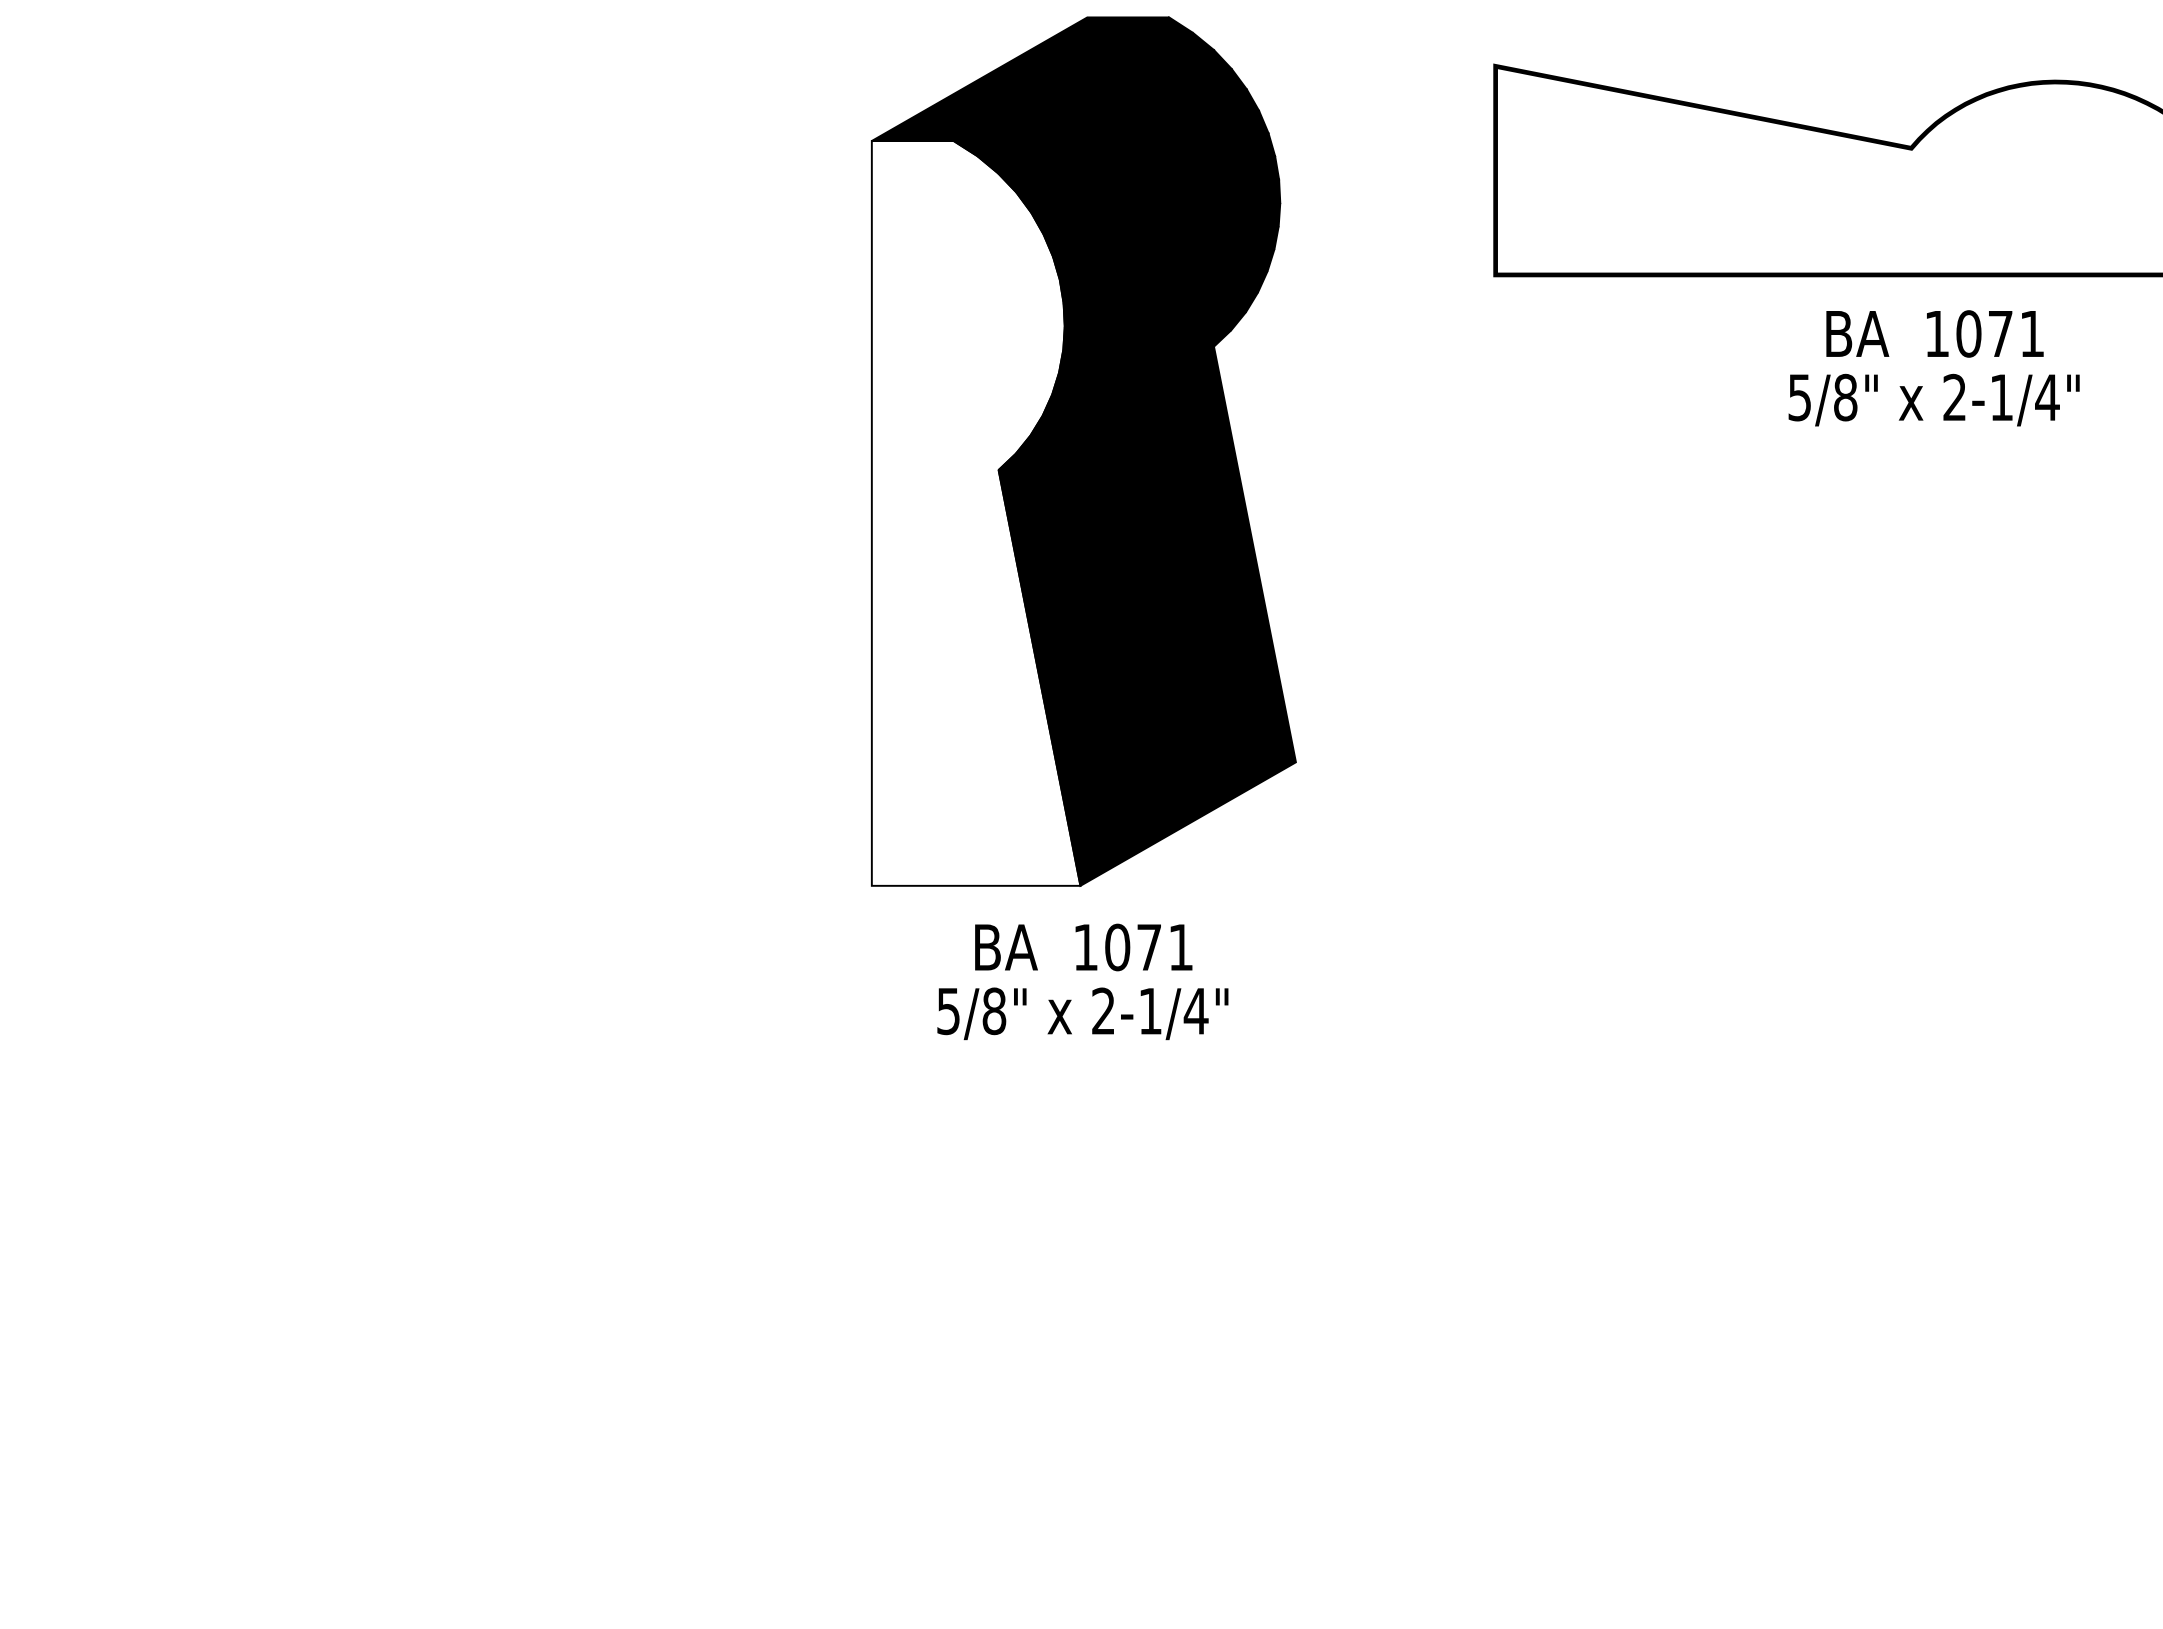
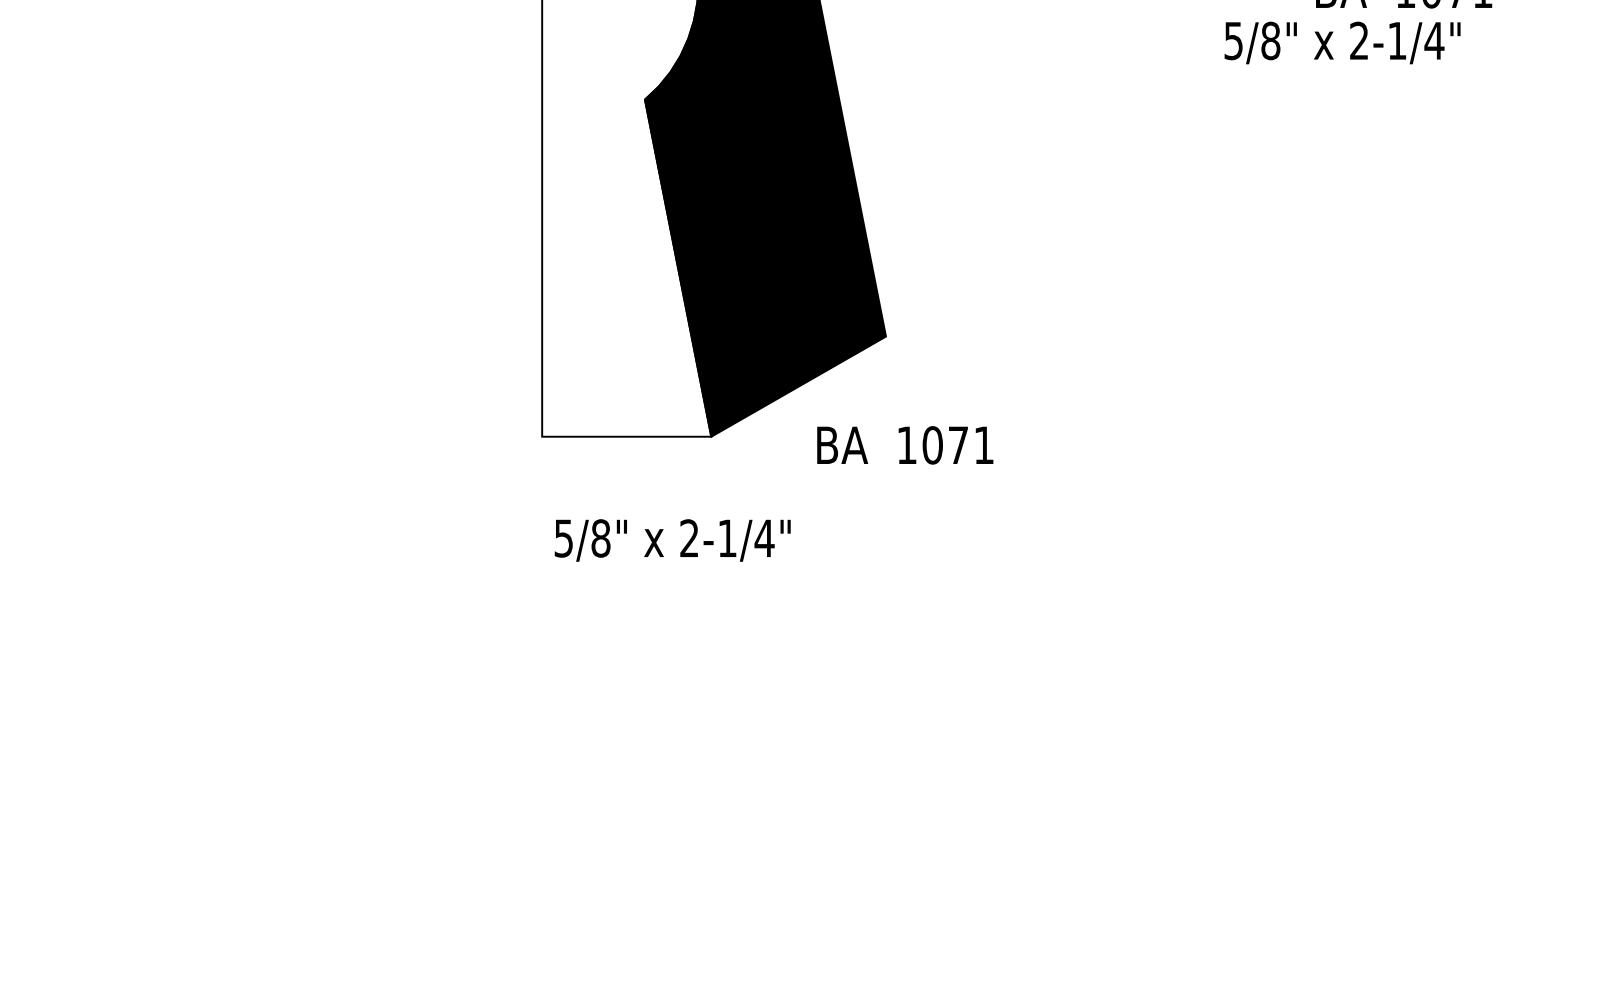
text: (1933, 399) -> (1342, 42), moved
text: (1083, 947) -> (905, 445), moved
text: (1082, 1013) -> (672, 540), moved

